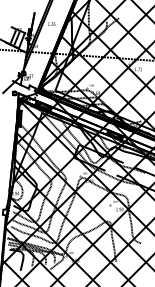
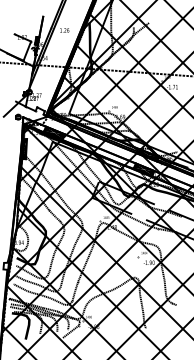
hatch: (14, 37) -> (18, 47), removed

